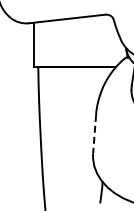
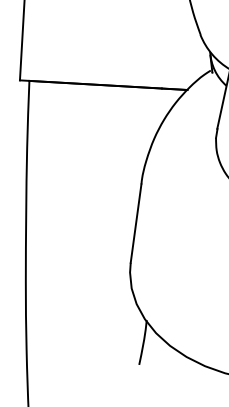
line: (94, 134) -> (135, 224), dashed -> solid

